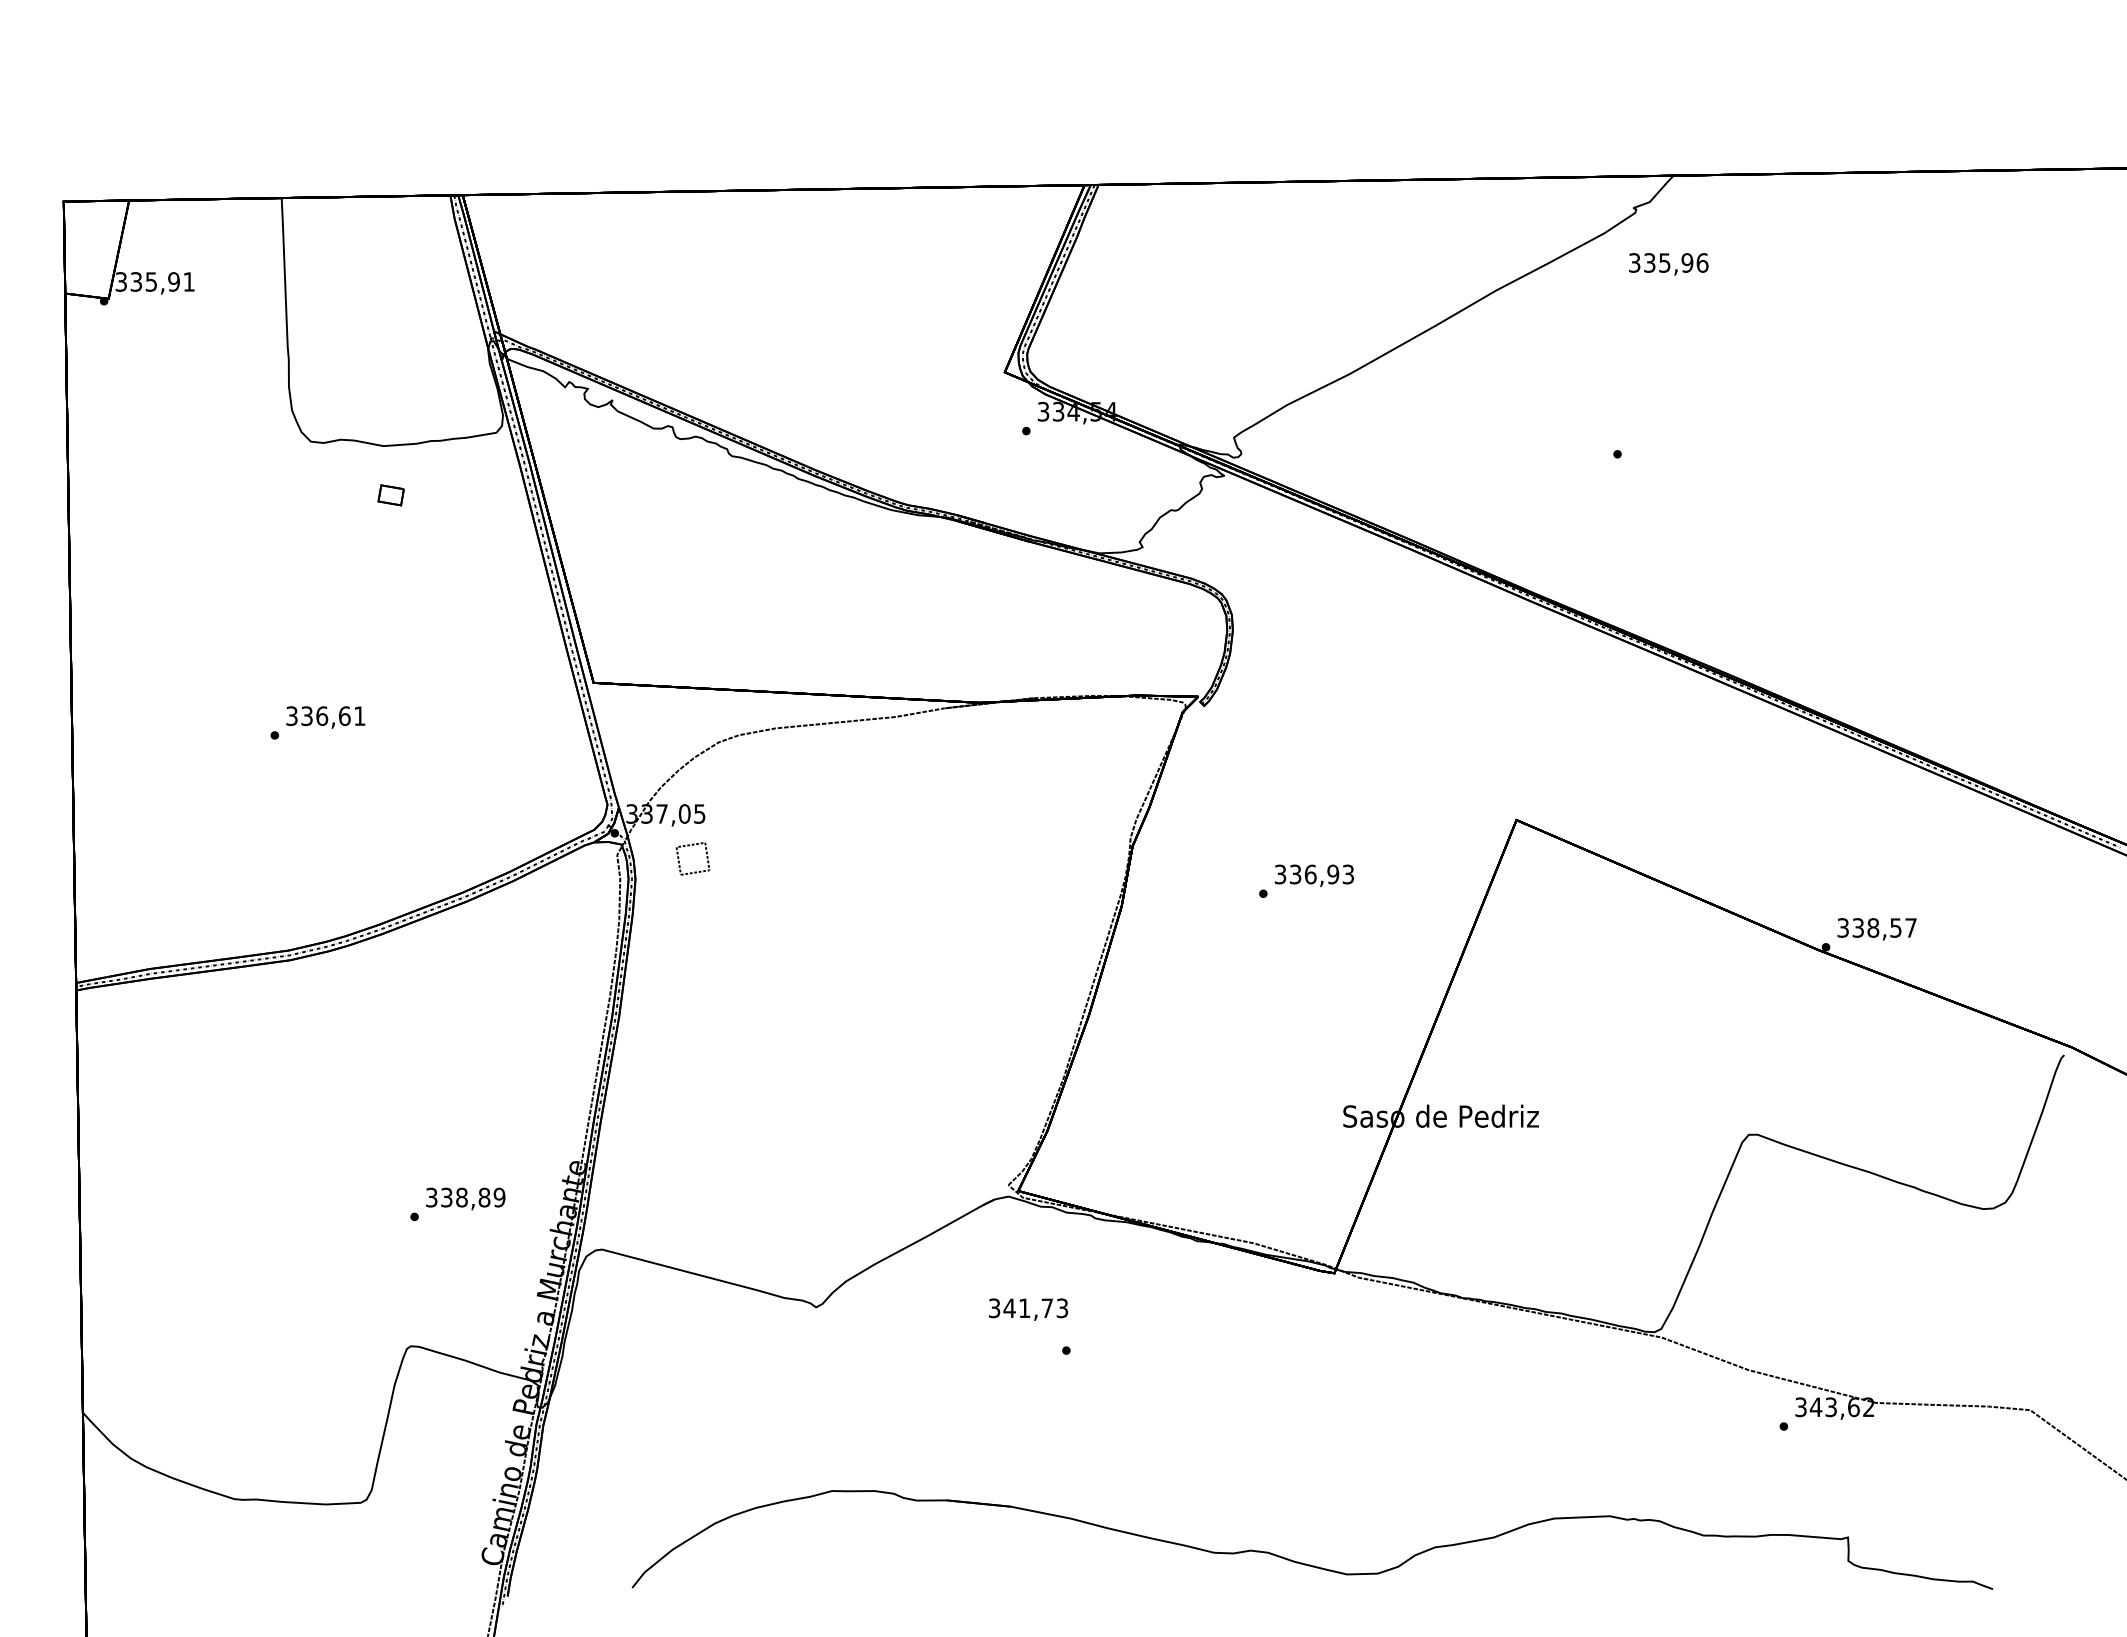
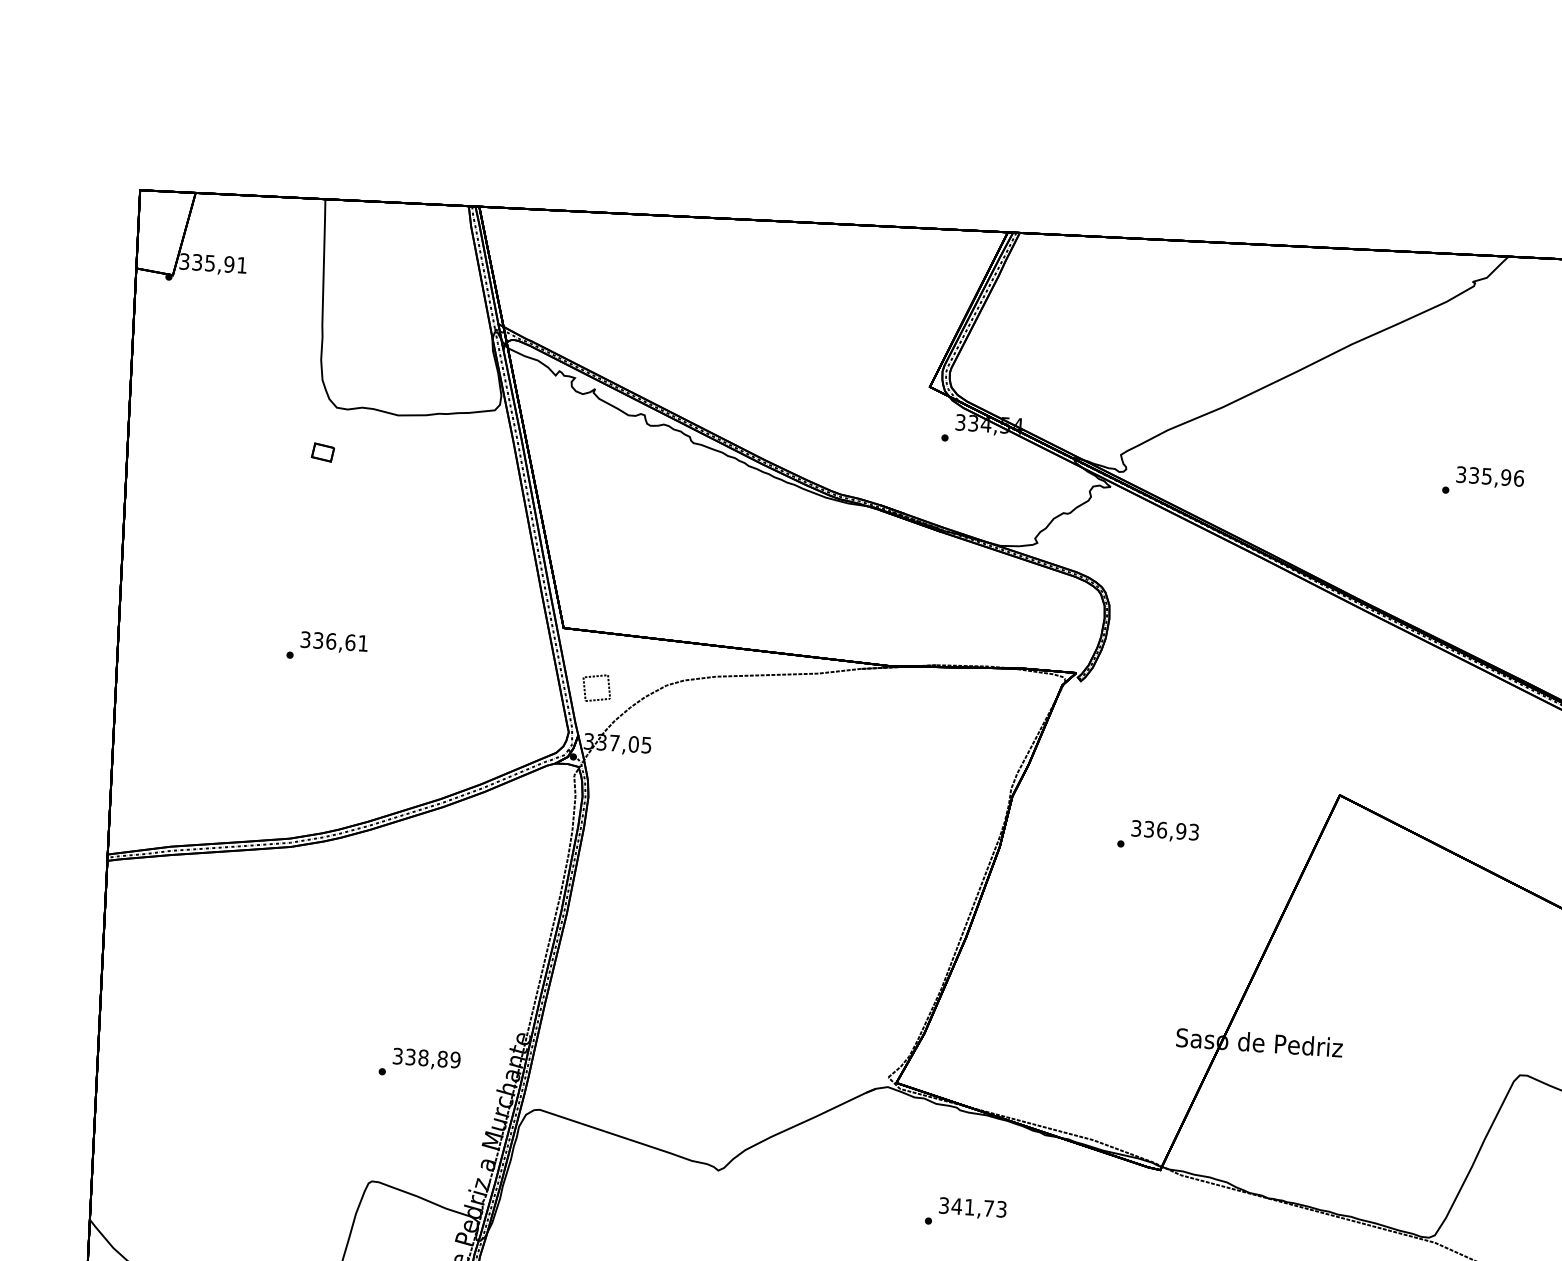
text: (1668, 264) -> (1490, 477), moved
part: (390, 495) -> (322, 452), moved
part: (689, 846) -> (594, 677), moved
text: (1028, 1309) -> (972, 1208), moved

